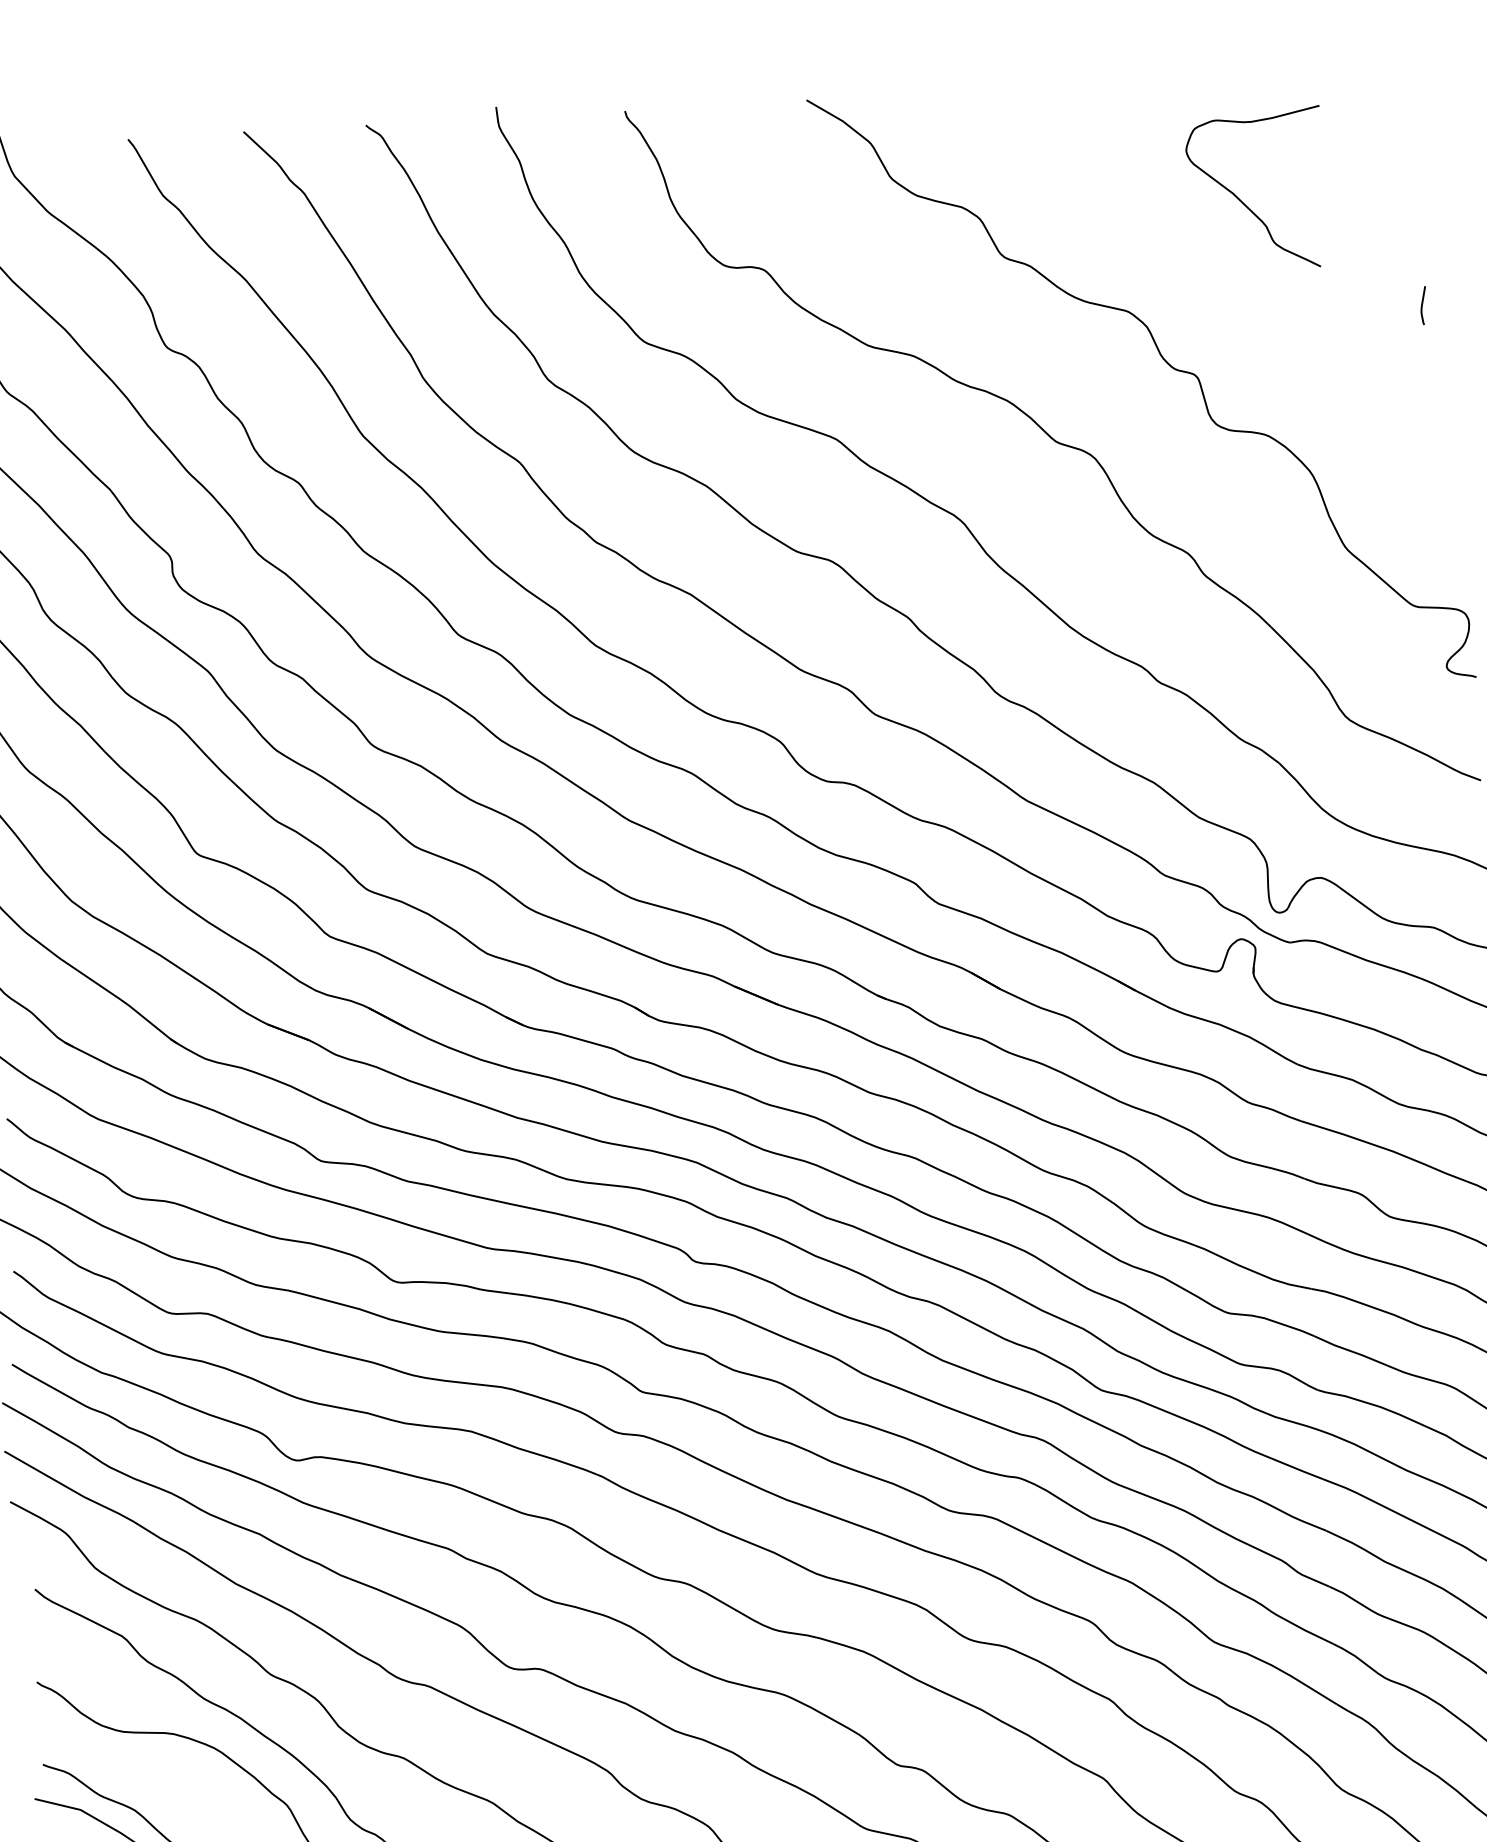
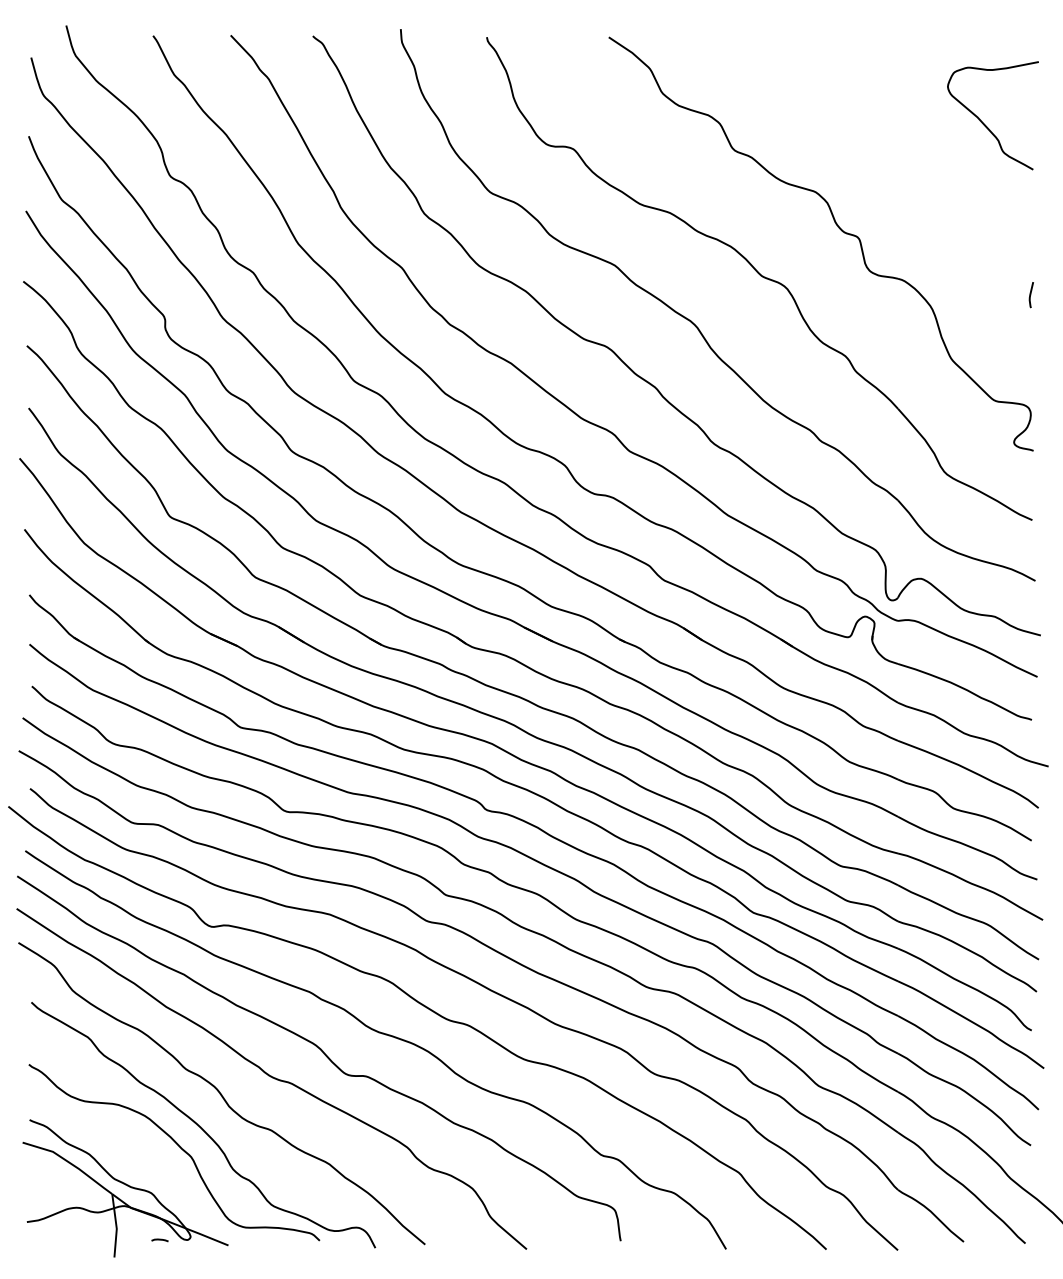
curve: (1244, 202) -> (984, 123), moved
curve: (1422, 306) -> (1030, 295), moved

